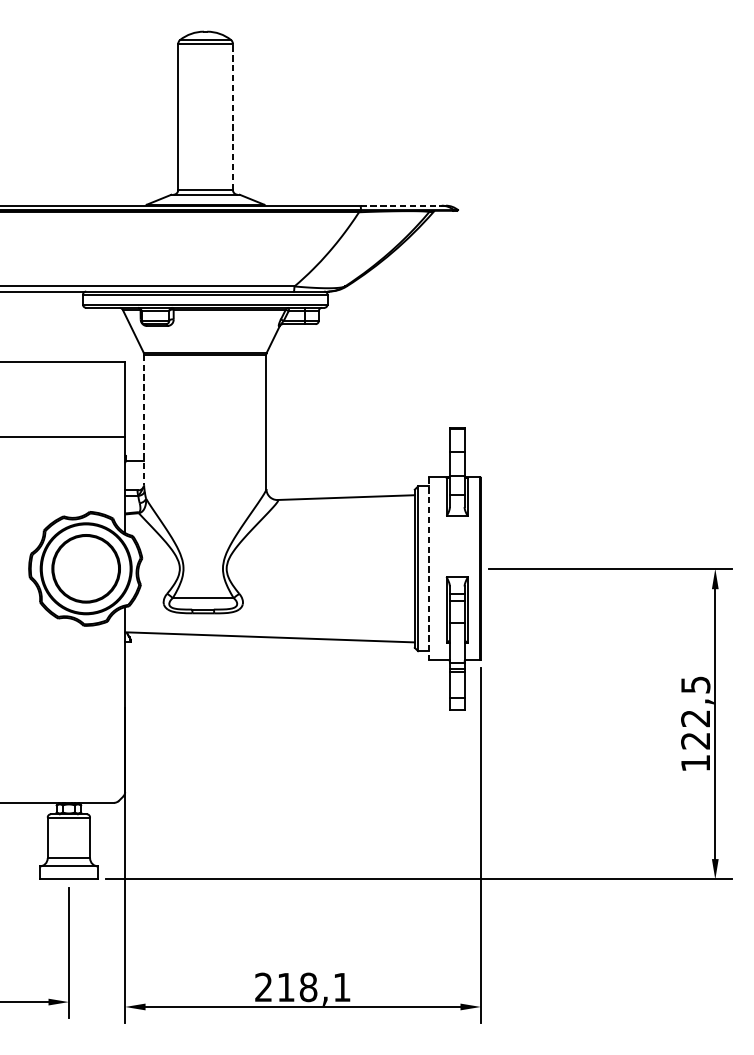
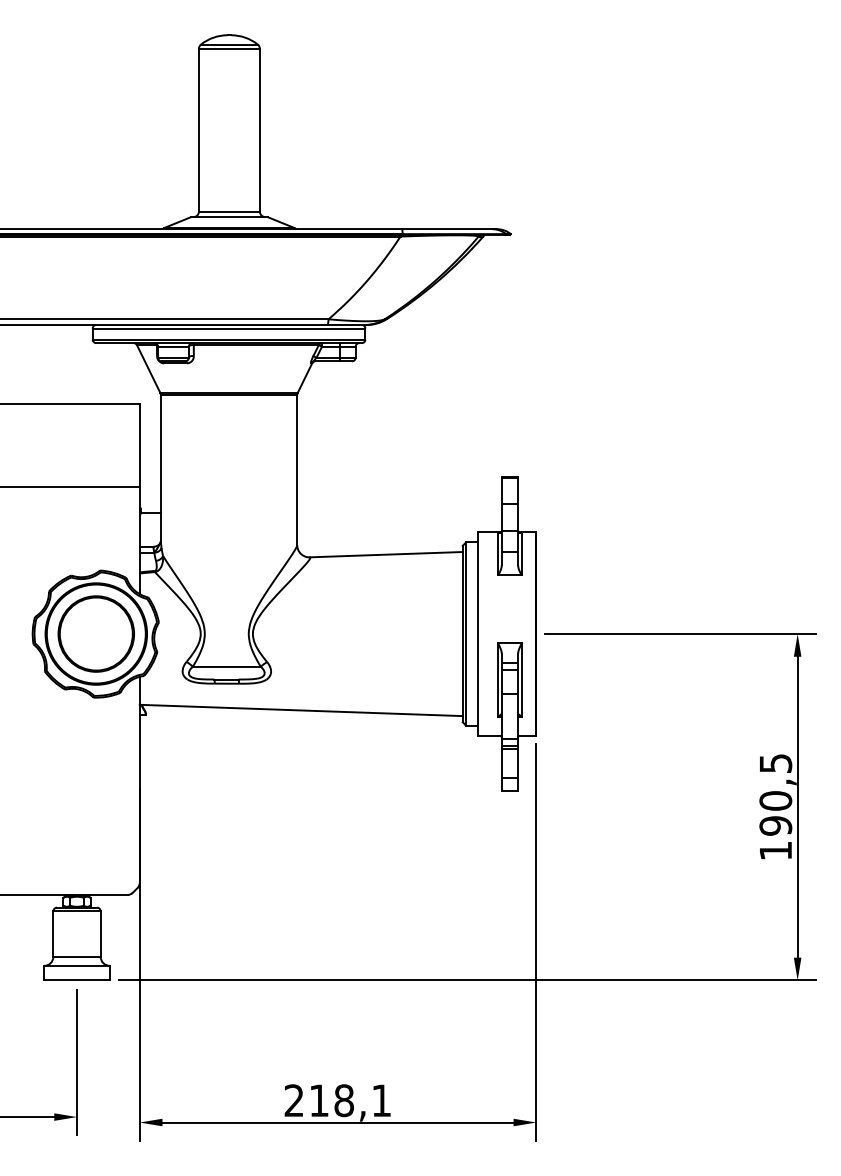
line: (232, 116) -> (259, 129), dashed -> solid
line: (401, 205) -> (447, 229), dashed -> solid
line: (143, 420) -> (160, 468), dashed -> solid
line: (429, 569) -> (478, 634), dashed -> solid
text: (695, 729) -> (775, 813), 122,5 -> 190,5

